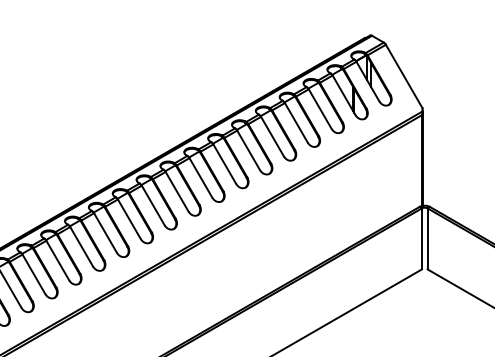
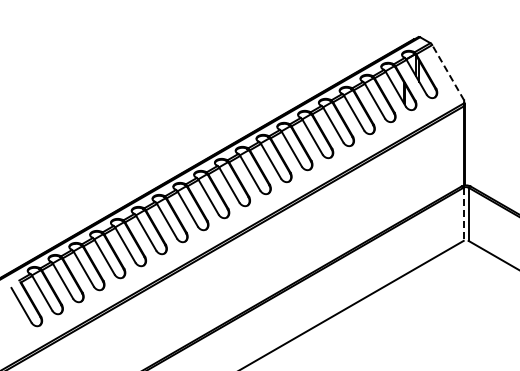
line: (404, 76) -> (448, 72), solid -> dashed
line: (421, 239) -> (463, 214), solid -> dashed

